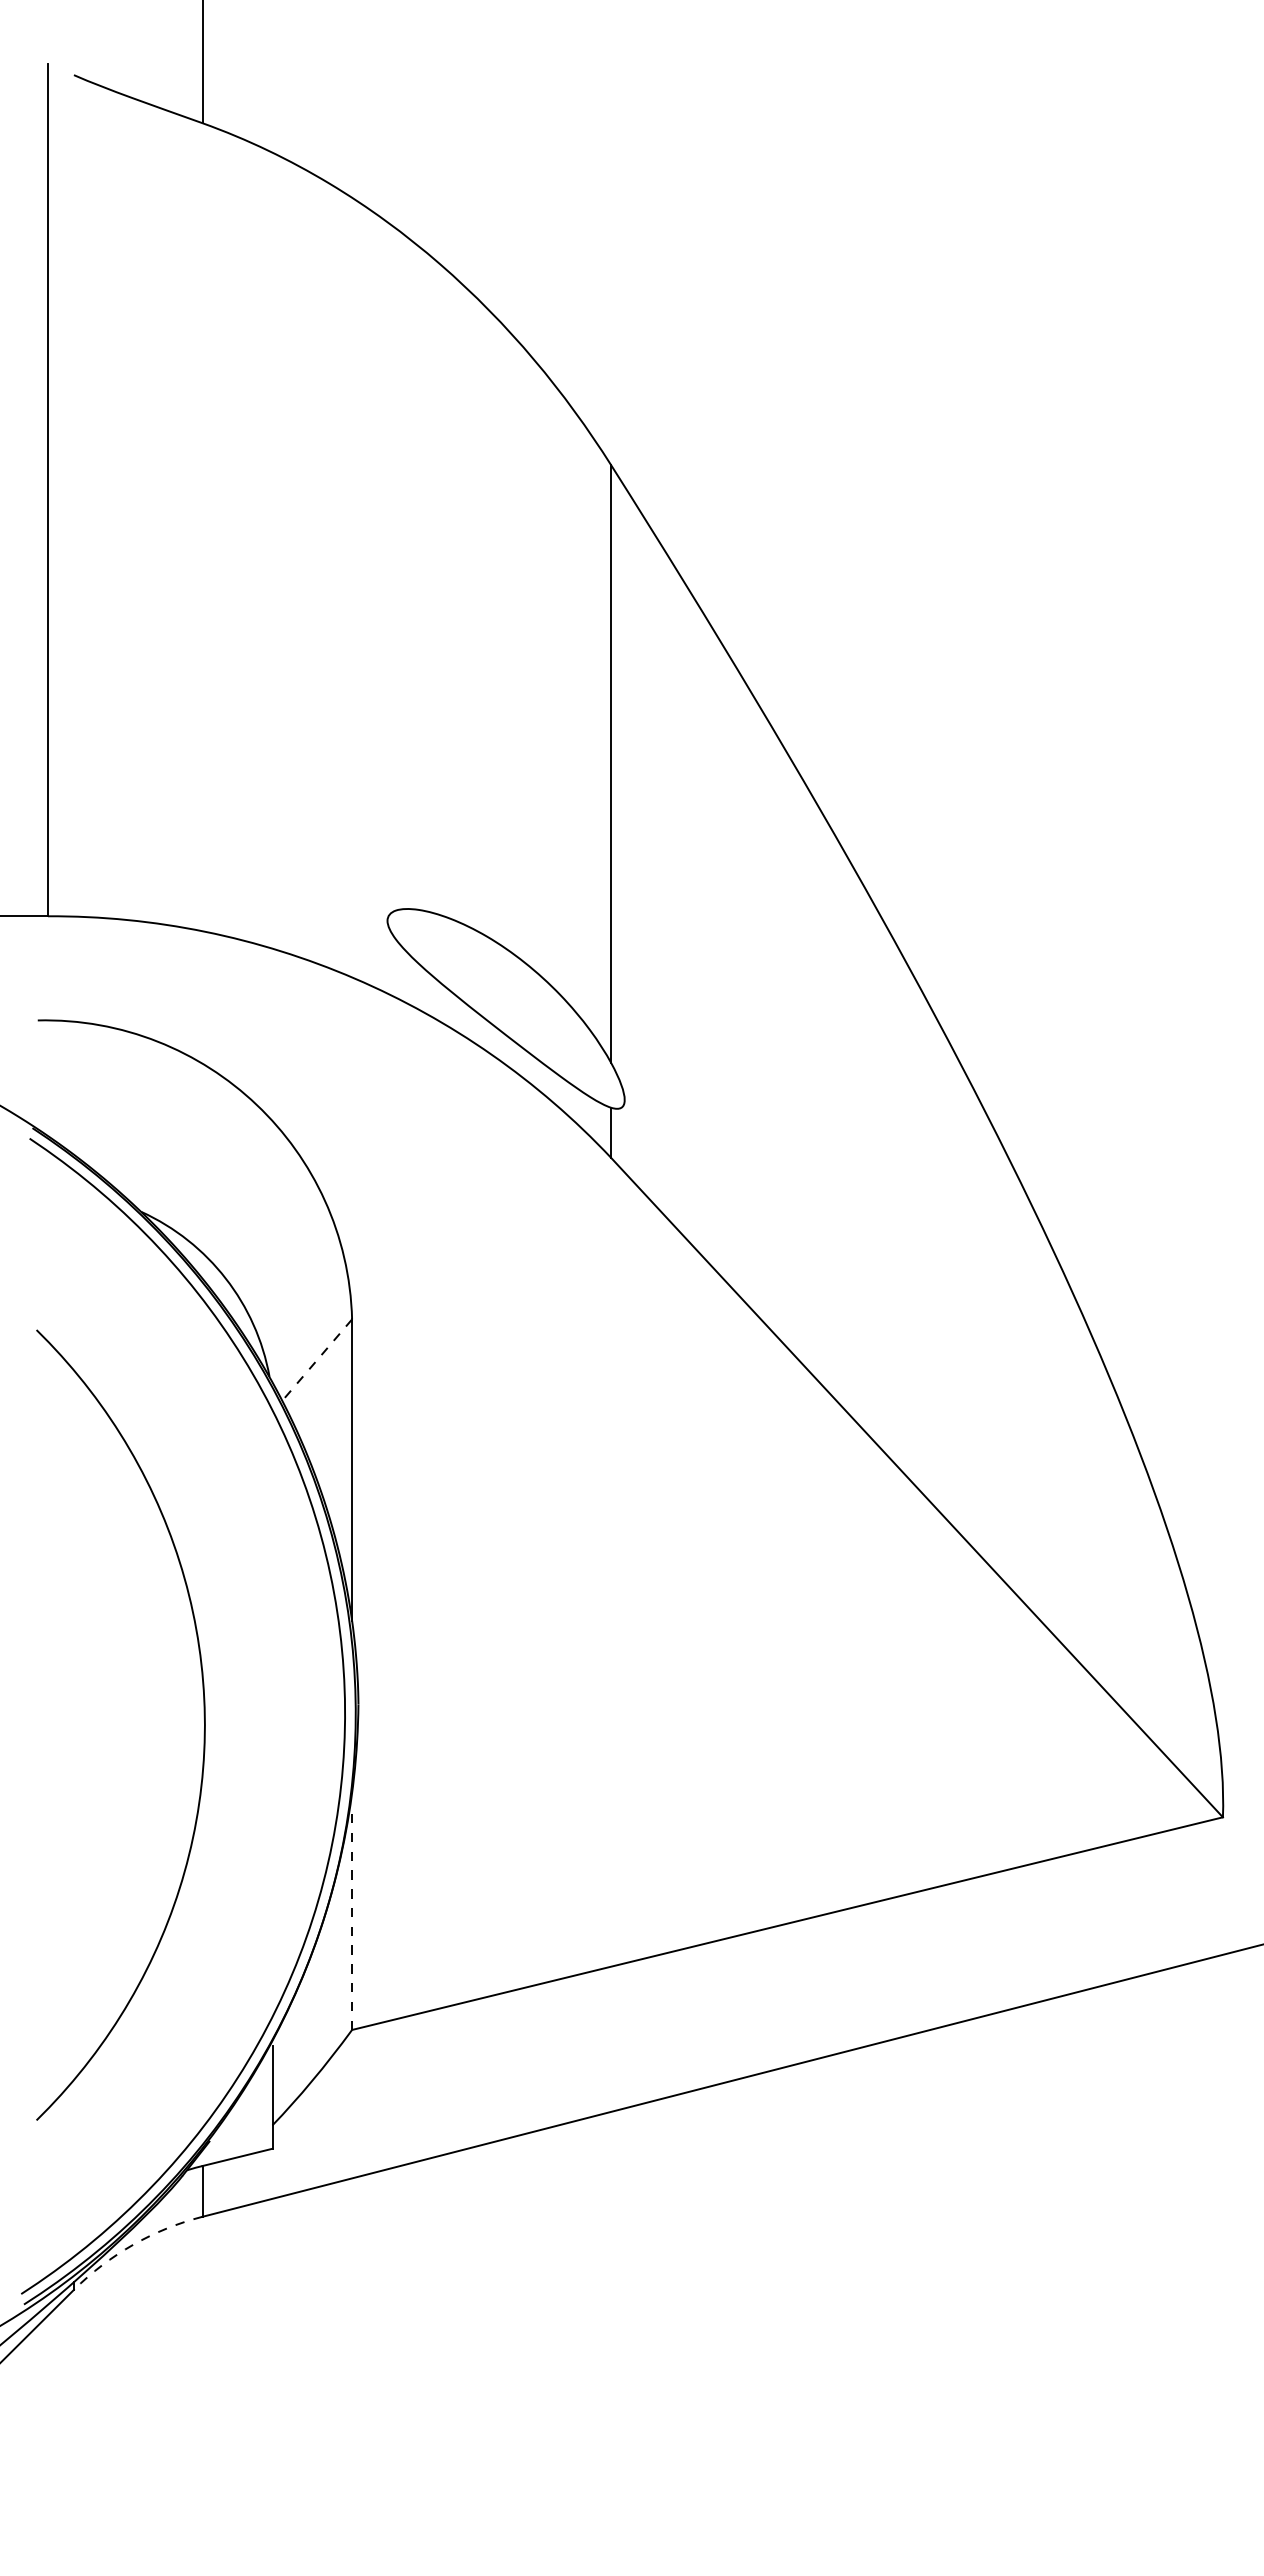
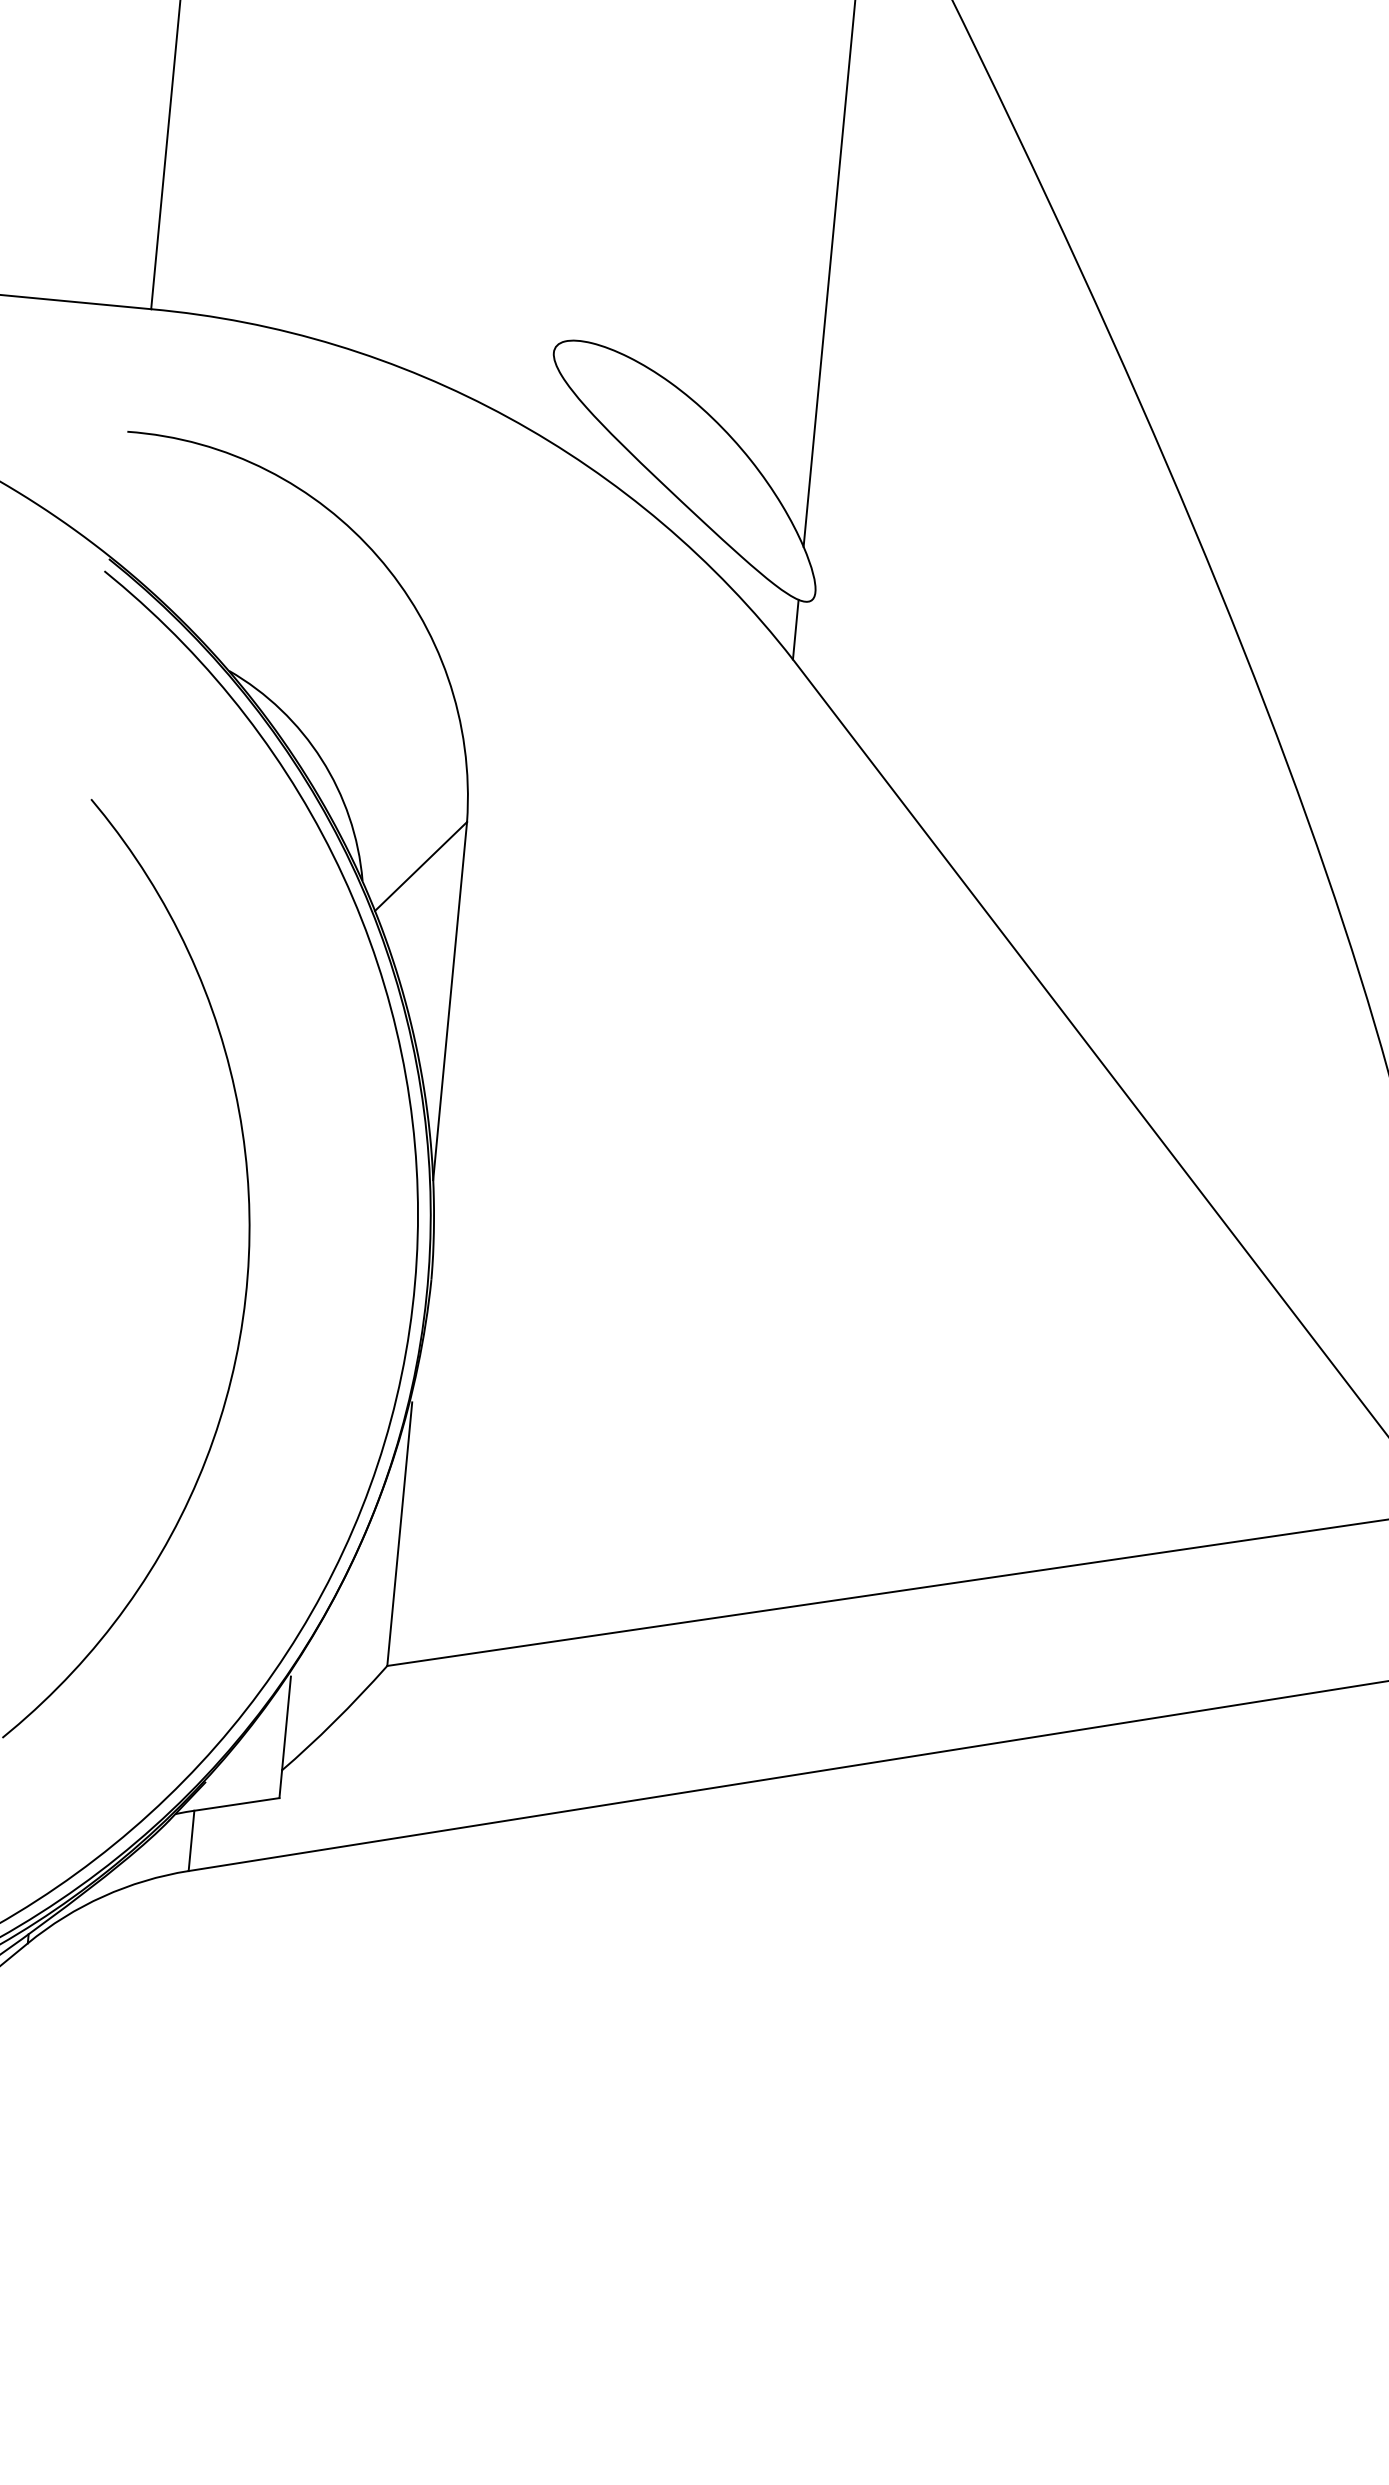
line: (317, 1360) -> (421, 867), dashed -> solid
line: (352, 1918) -> (400, 1533), dashed -> solid
arc: (133, 2244) -> (103, 1896), dashed -> solid

